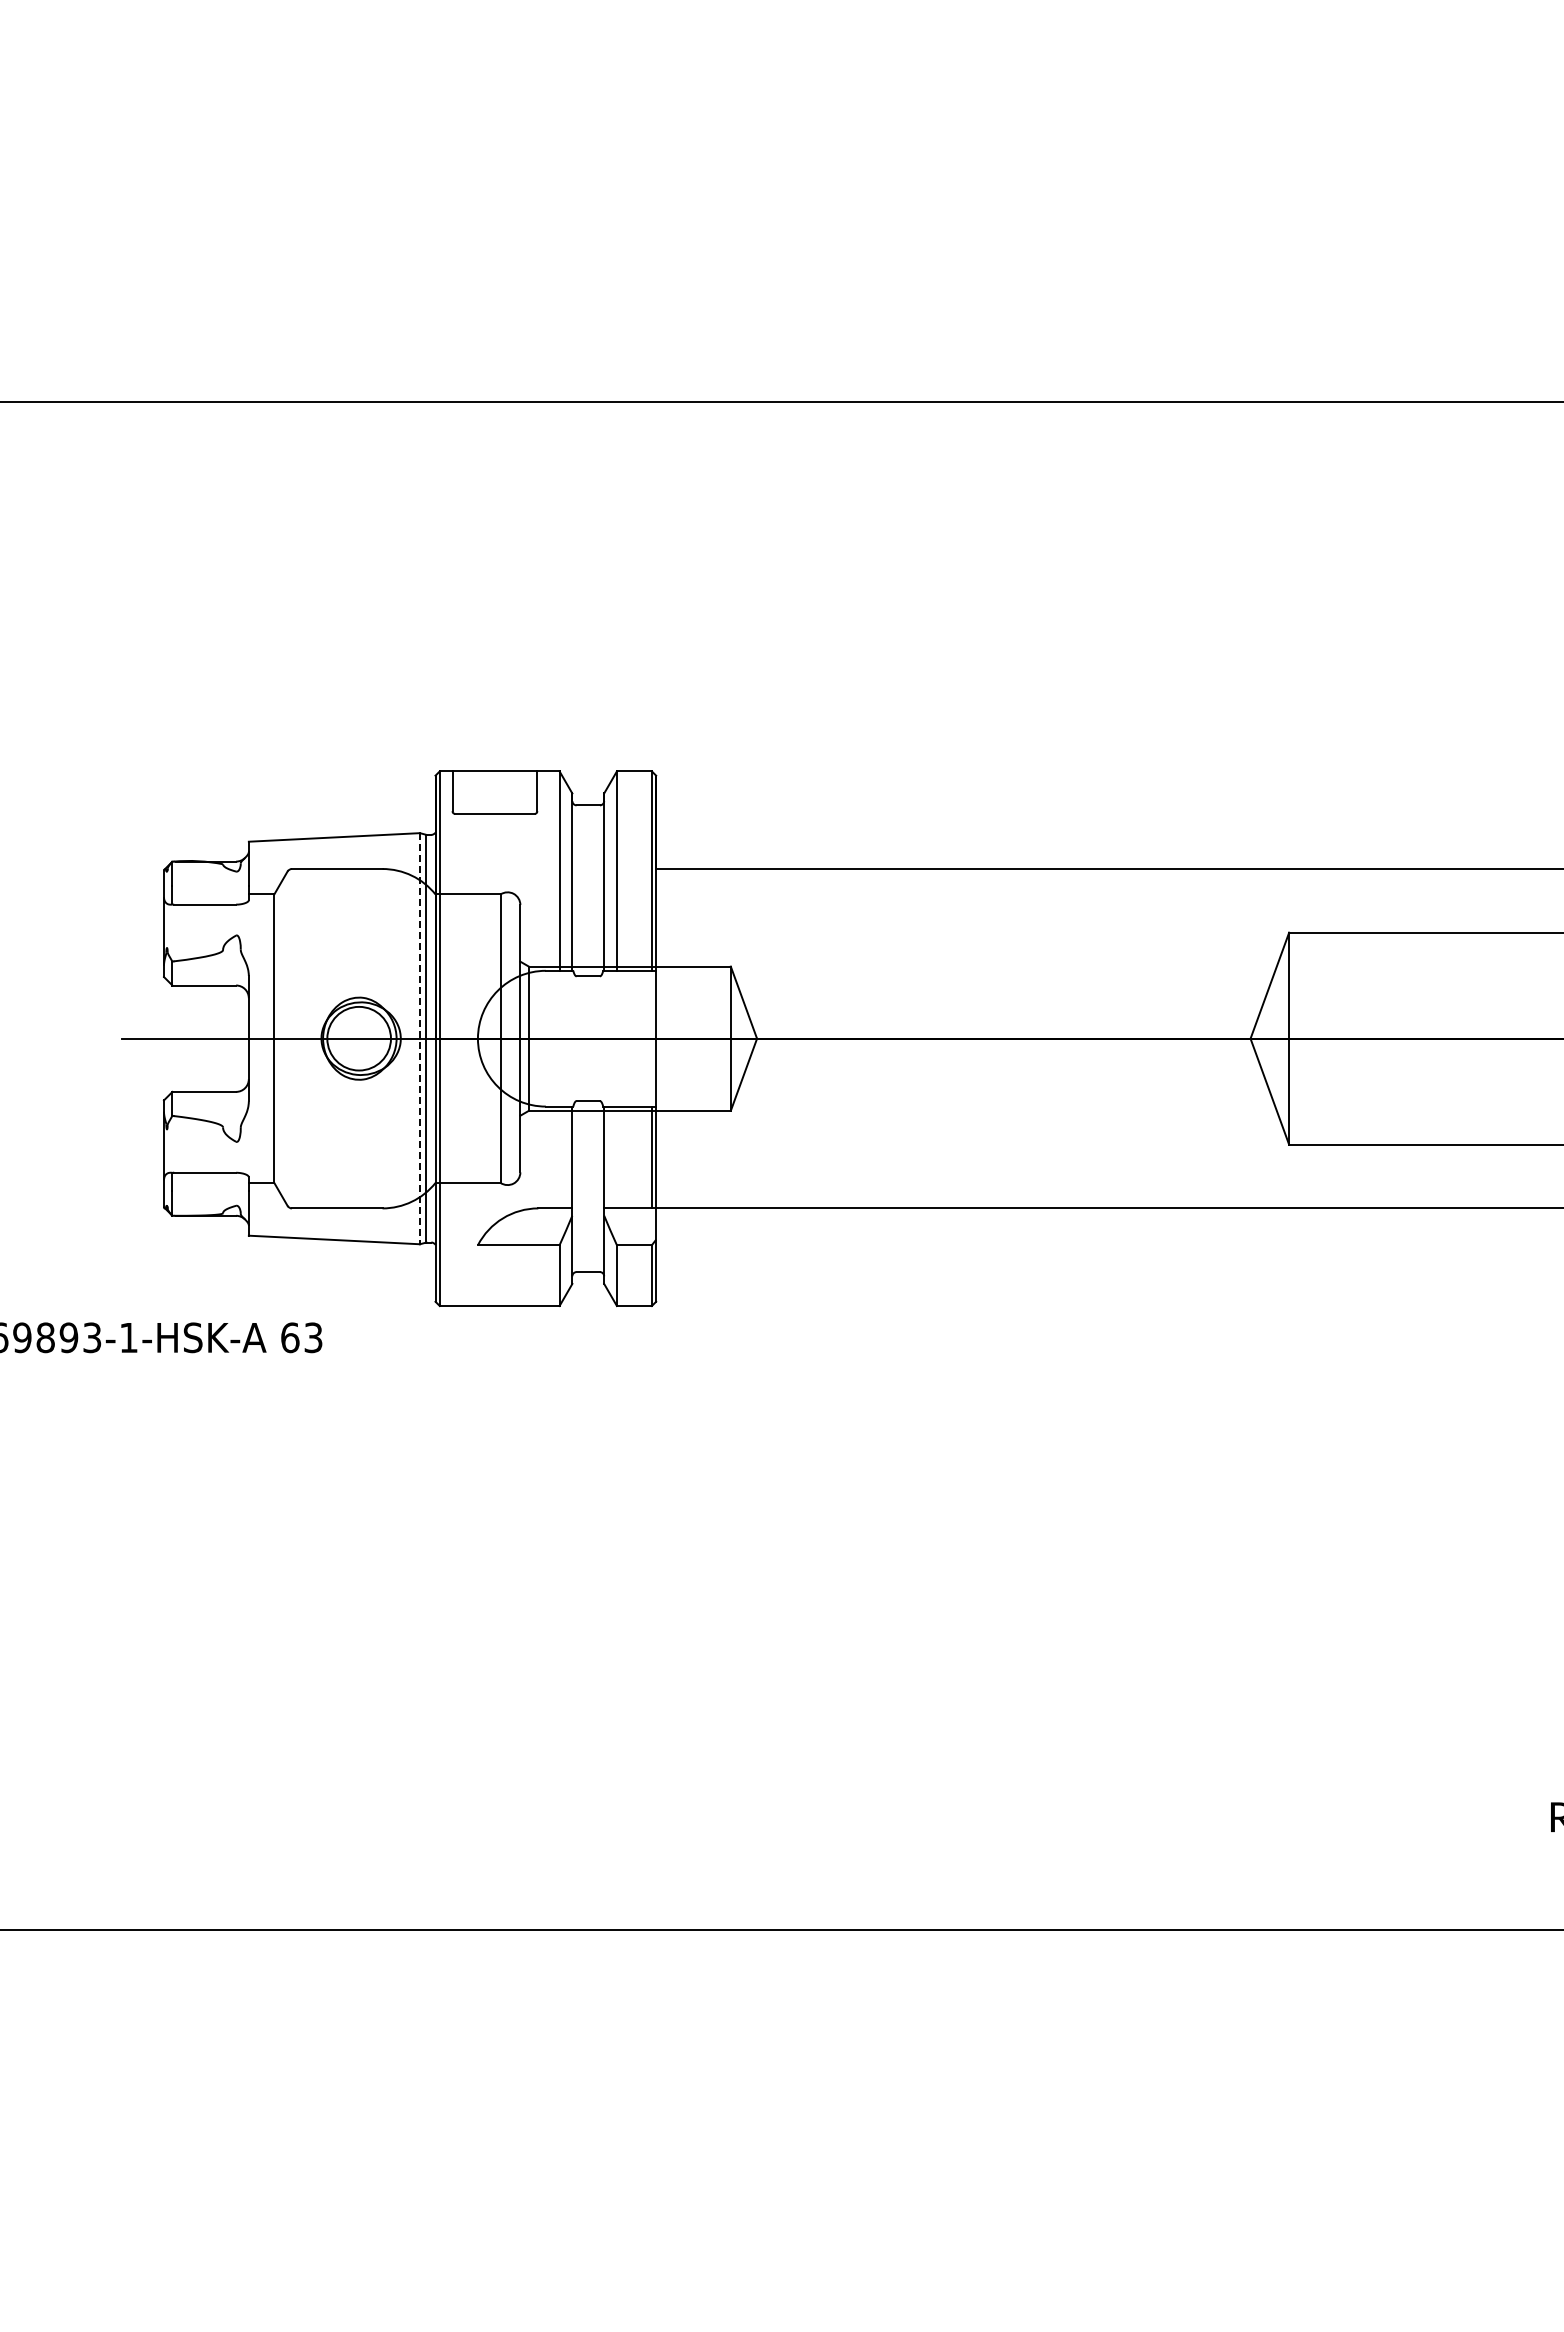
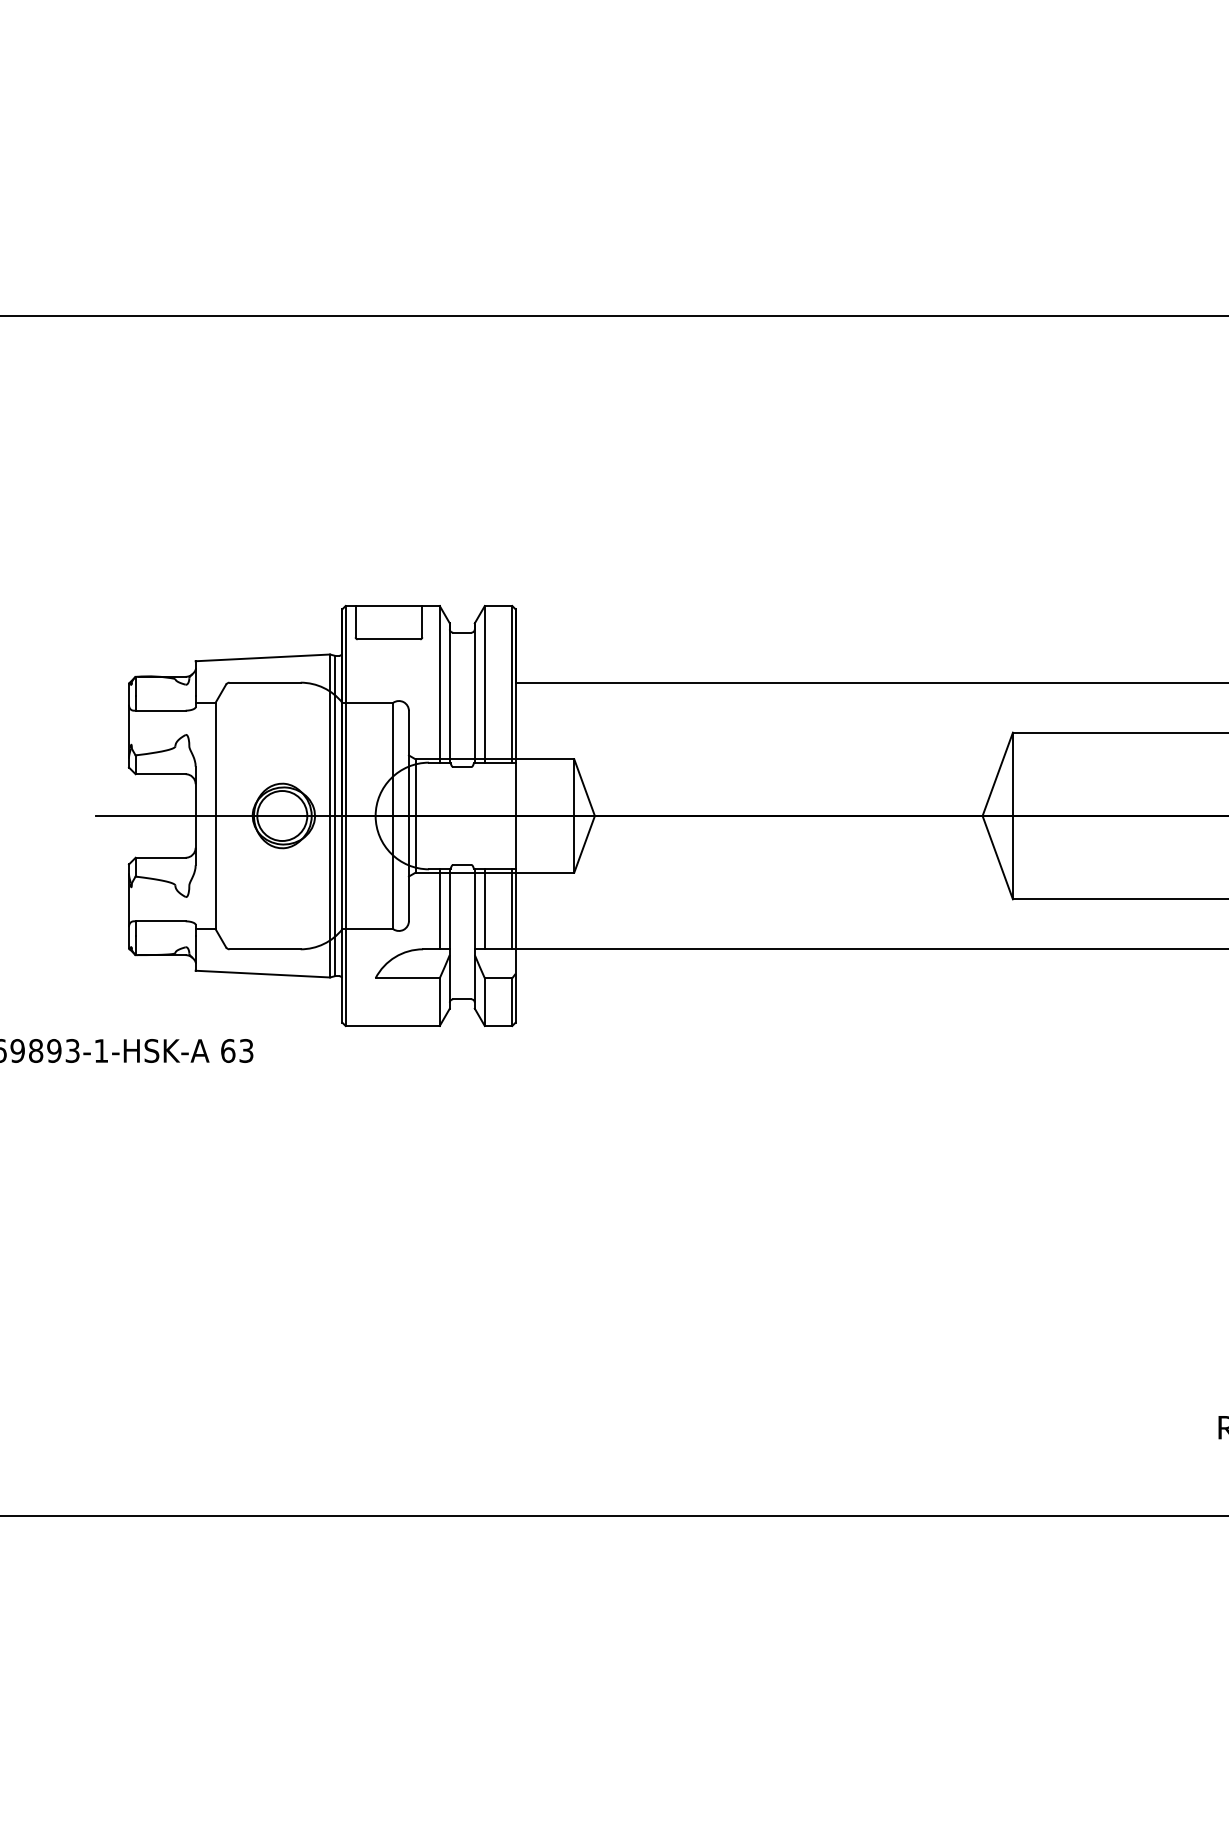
line: (420, 1038) -> (330, 815), dashed -> solid
line: (559, 1157) -> (439, 909), added
line: (616, 1157) -> (484, 909), added

